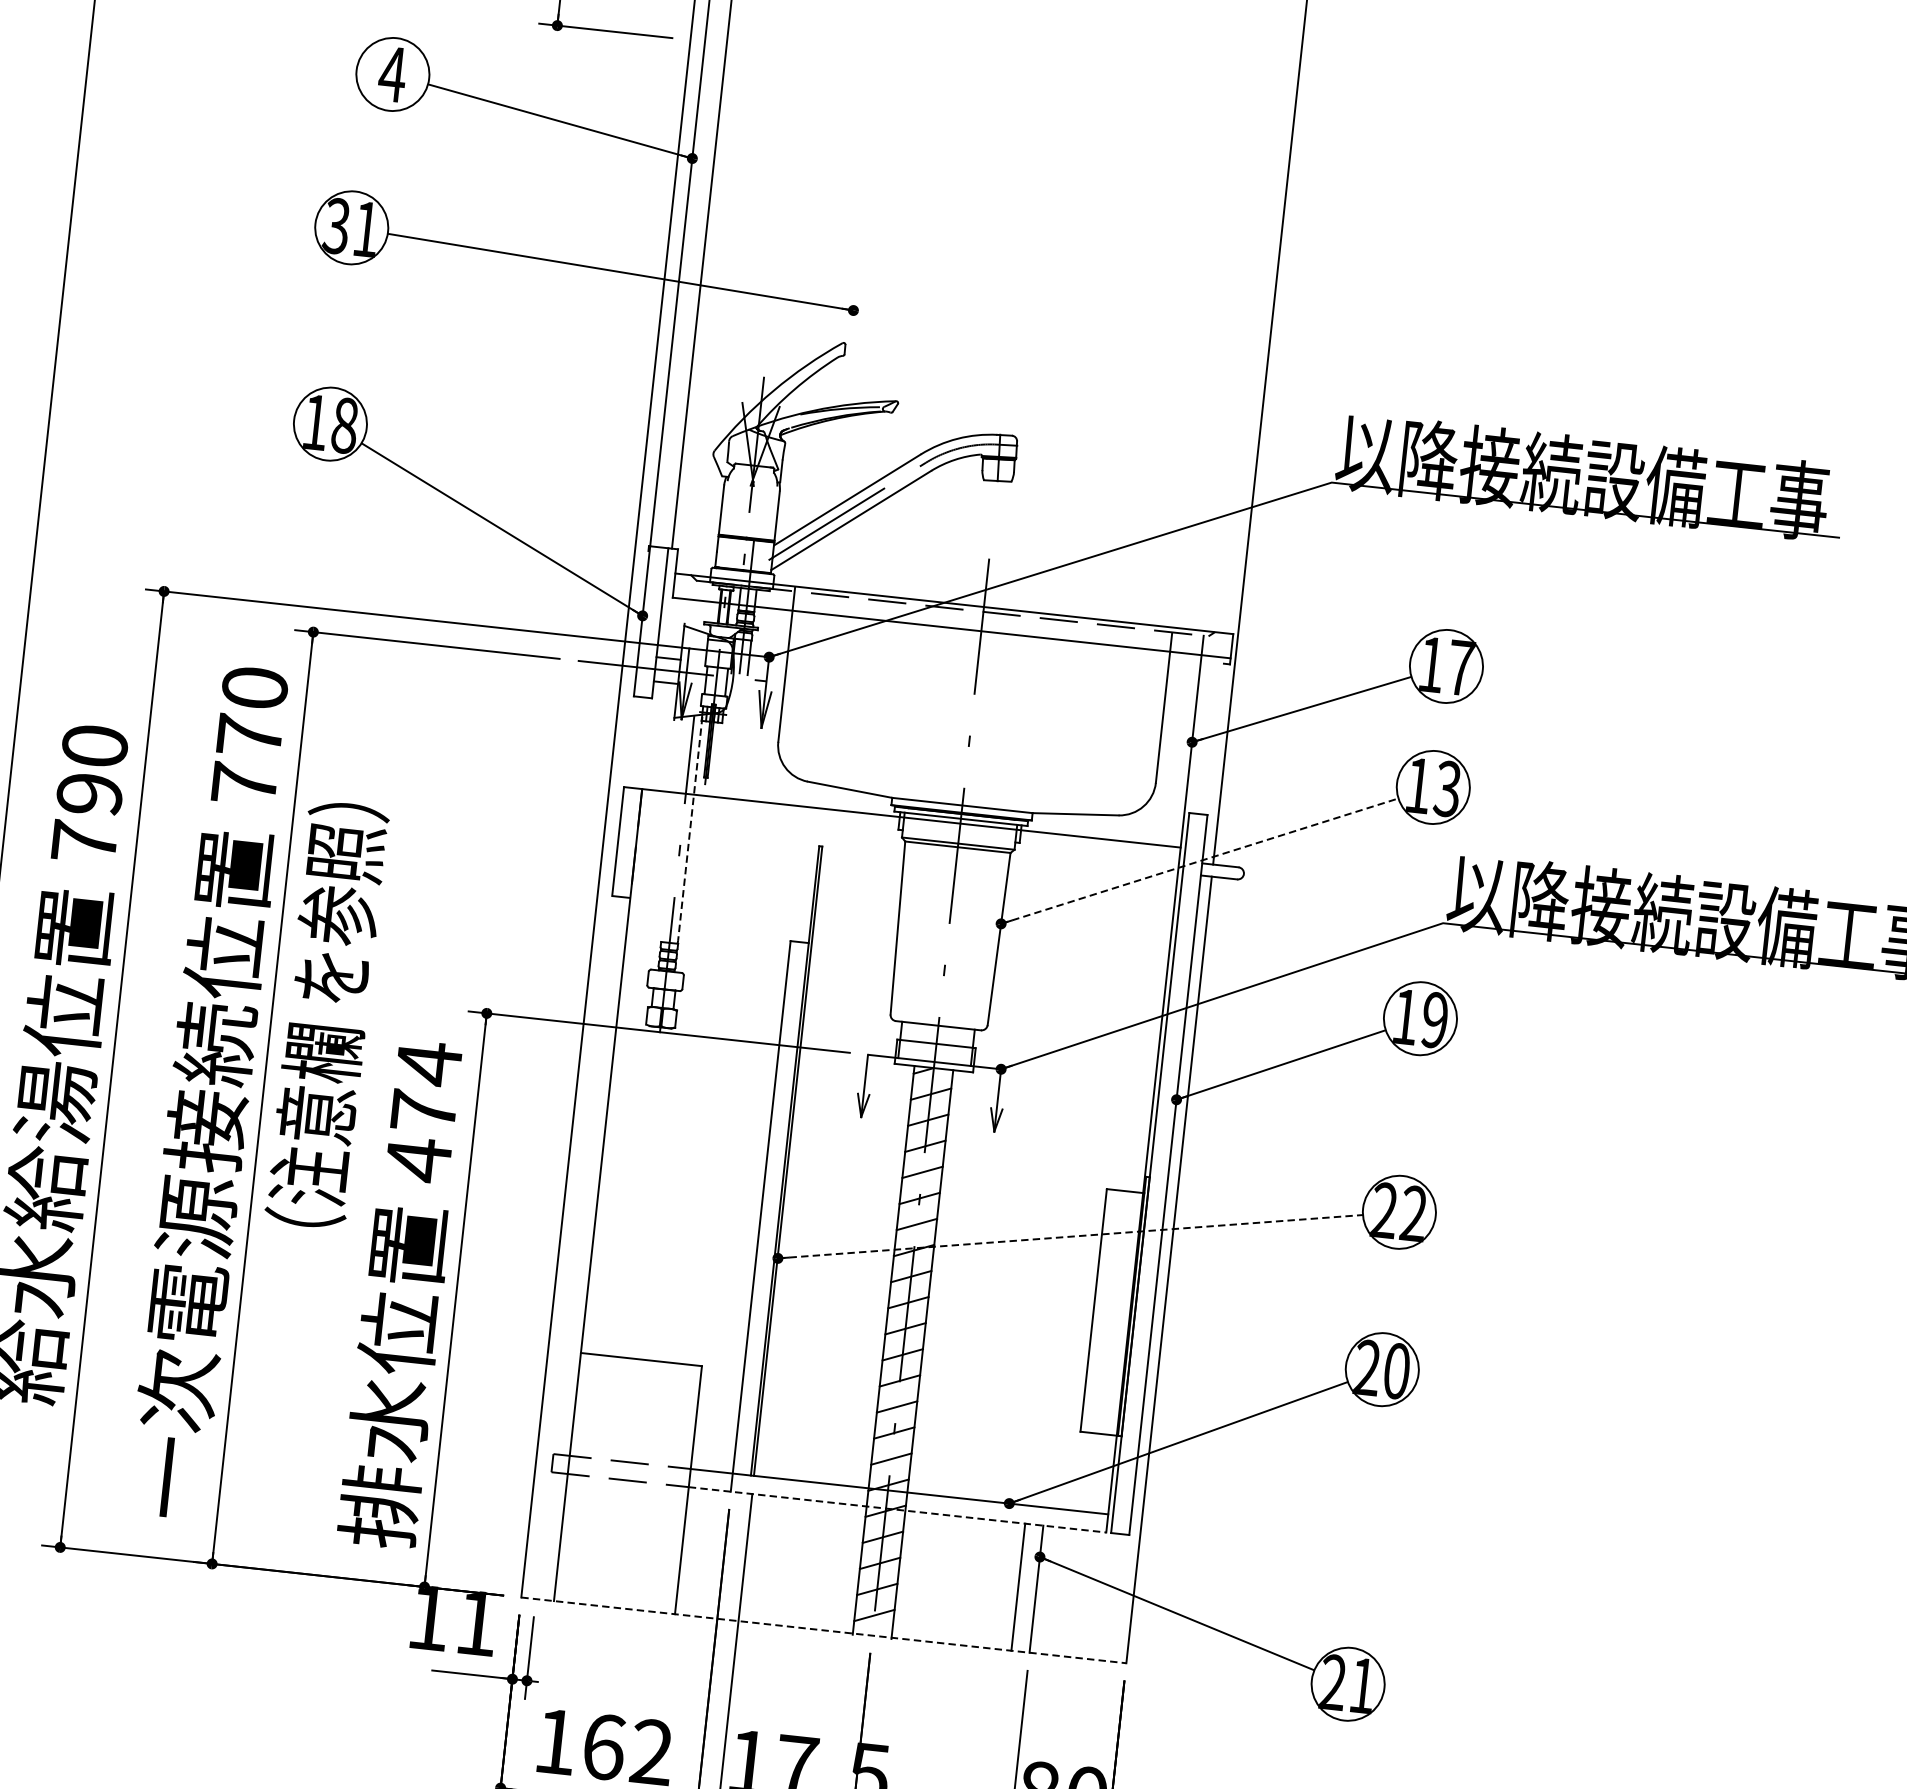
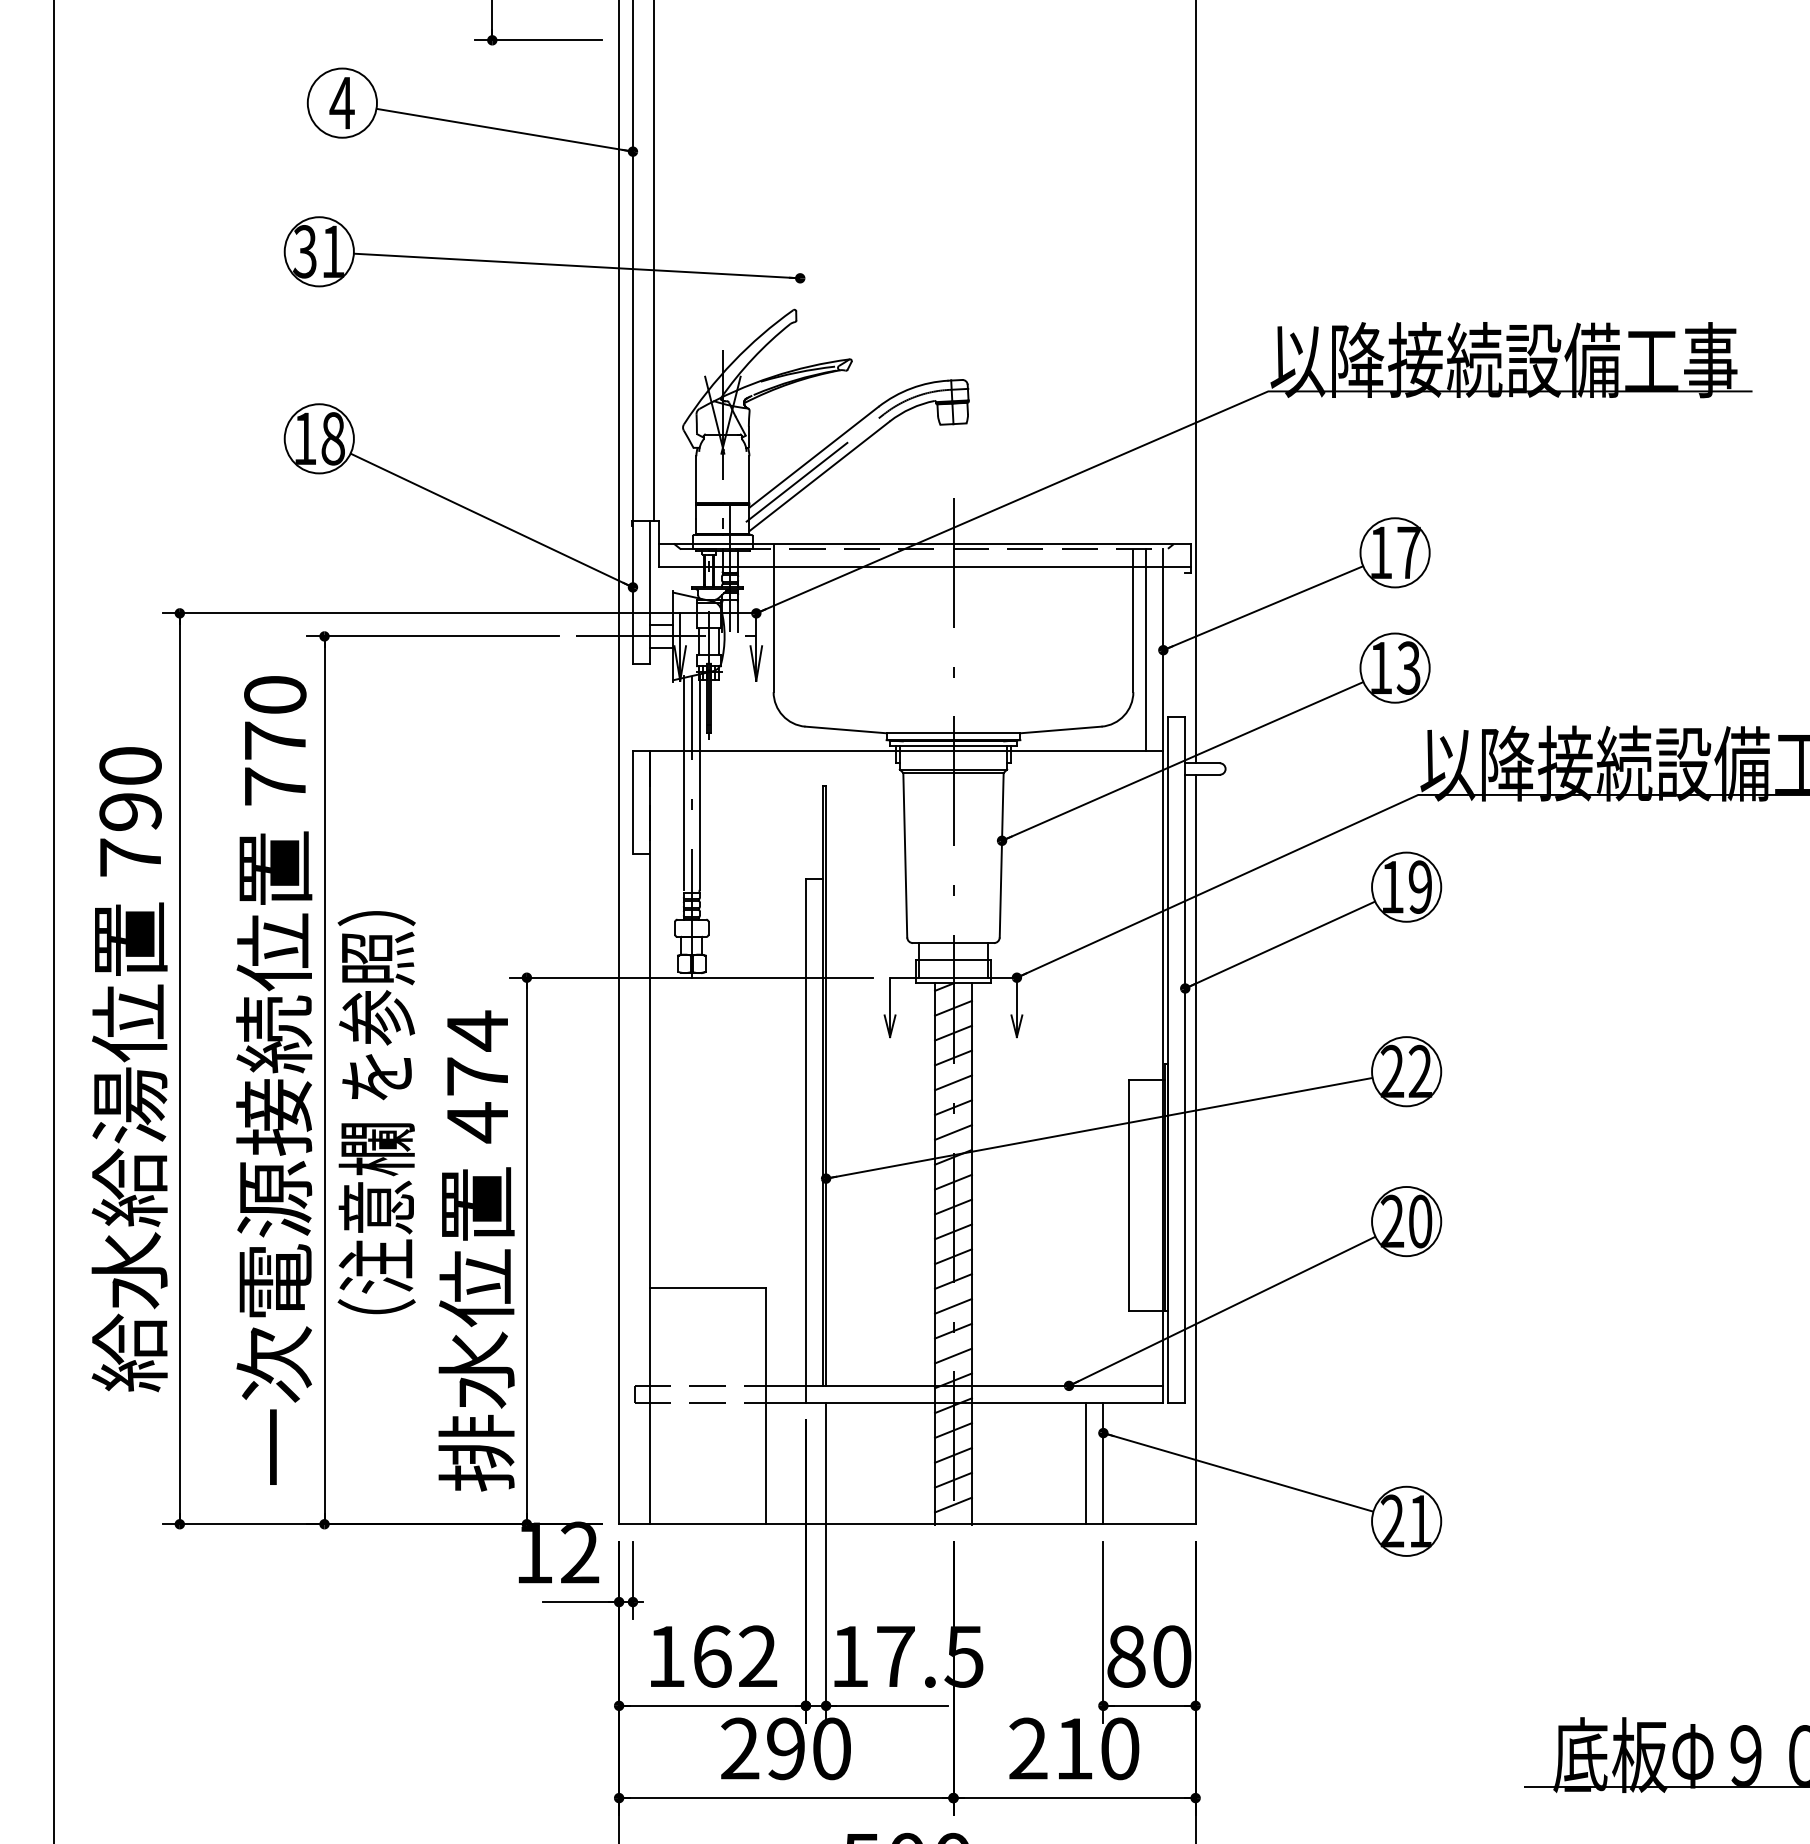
line: (1174, 739) -> (1146, 649), added
line: (674, 826) -> (684, 782), added
line: (690, 829) -> (699, 783), dashed -> solid
line: (1200, 861) -> (1183, 761), dashed -> solid
text: (326, 1014) -> (376, 1112), moved
line: (1070, 1236) -> (1099, 1128), dashed -> solid
line: (897, 1510) -> (964, 1403), dashed -> solid
text: (477, 1622) -> (580, 1552), 11 -> 12
line: (823, 1630) -> (907, 1524), dashed -> solid

